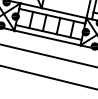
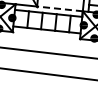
line: (63, 12) -> (59, 8), solid -> dashed
line: (47, 37) -> (46, 35), removed

